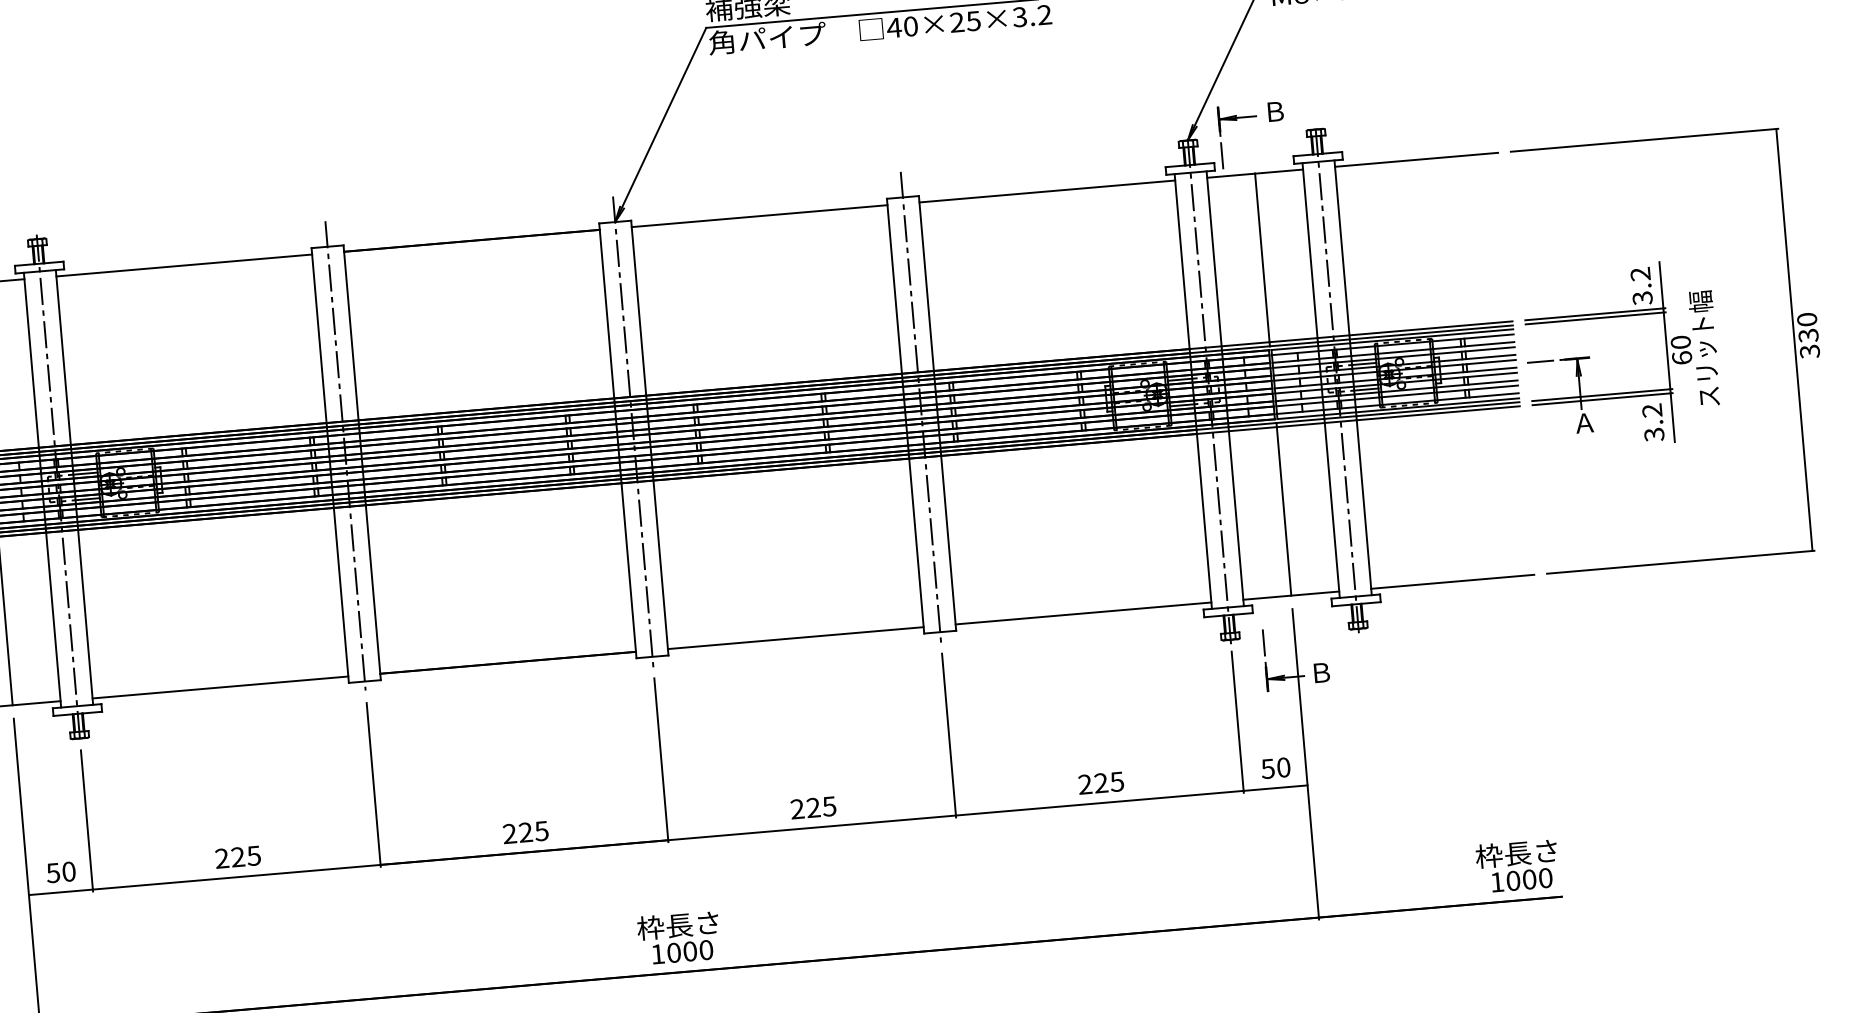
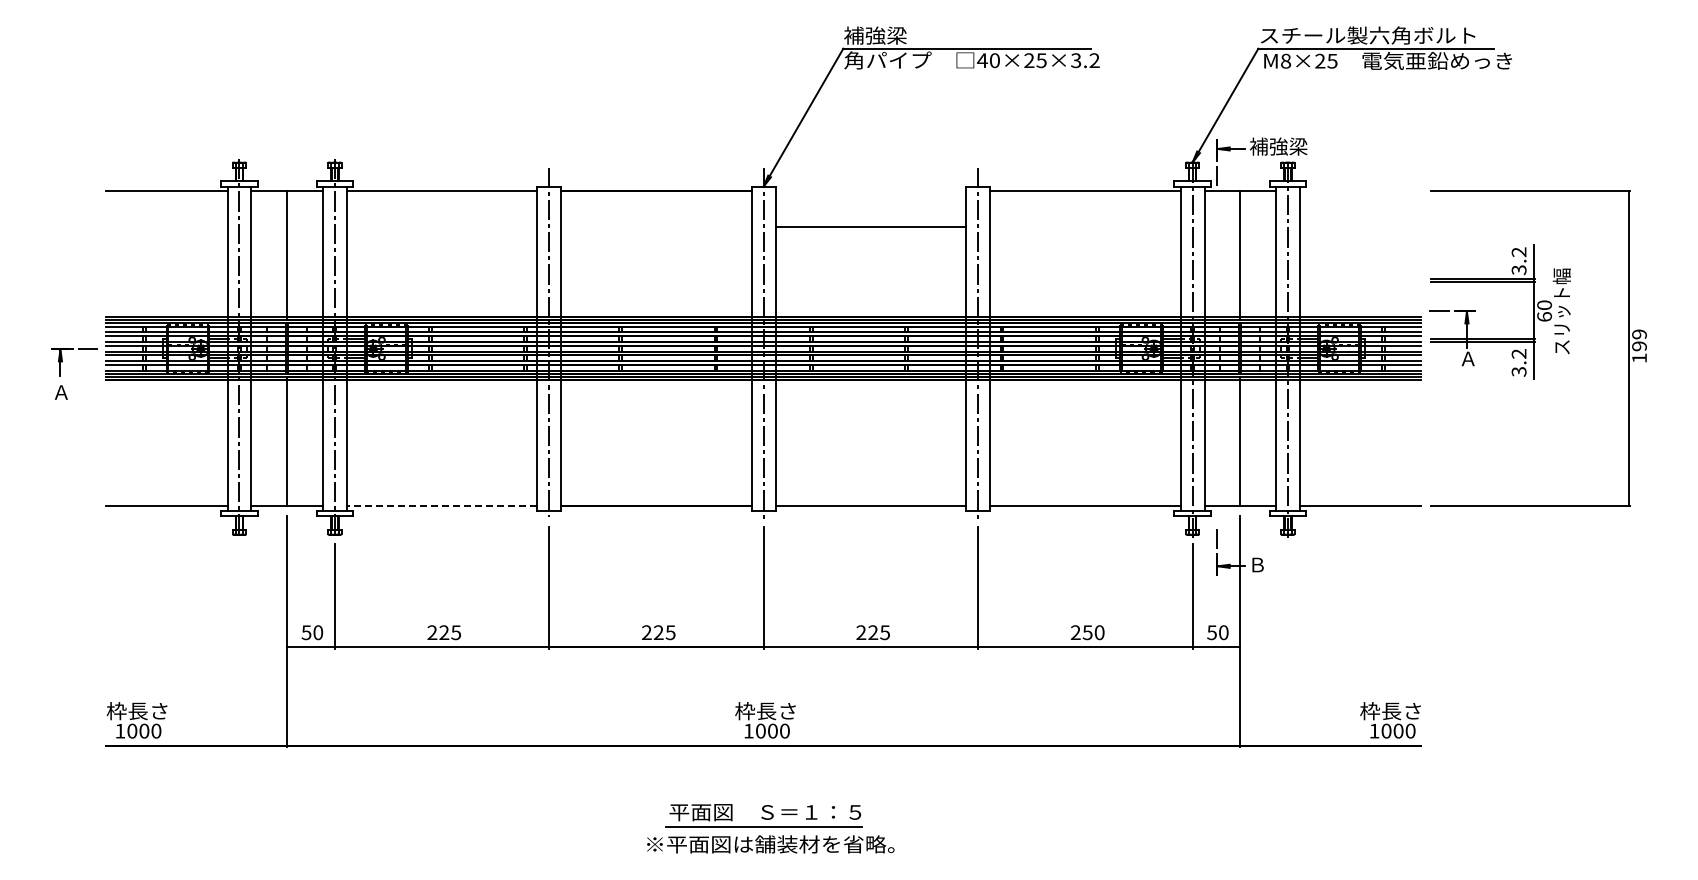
text: (1301, 109) -> (1278, 146), Ｂ -> 補強梁
line: (1416, 159) -> (1360, 191), removed
line: (759, 216) -> (870, 227), moved
text: (1808, 335) -> (1639, 346), 330 -> 199
part: (1588, 358) -> (1475, 311), moved
line: (219, 686) -> (441, 505), solid -> dashed
text: (1108, 782) -> (1093, 632), 225 -> 250

